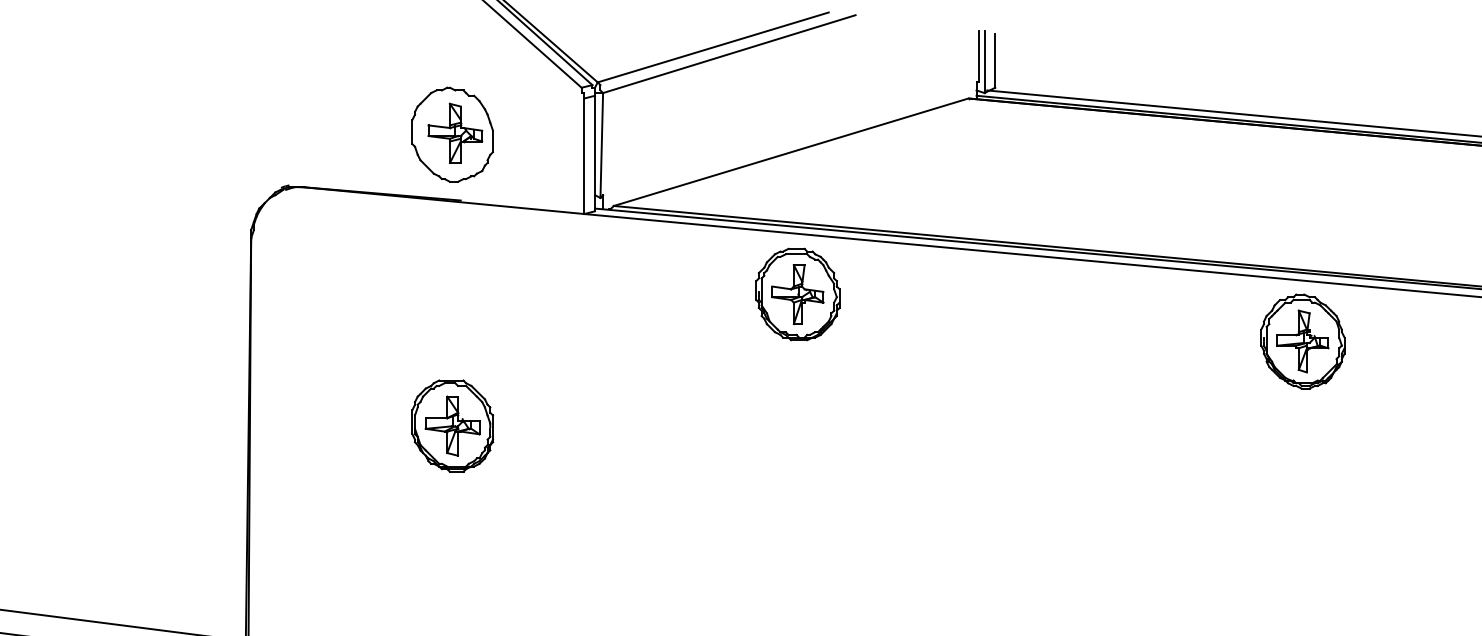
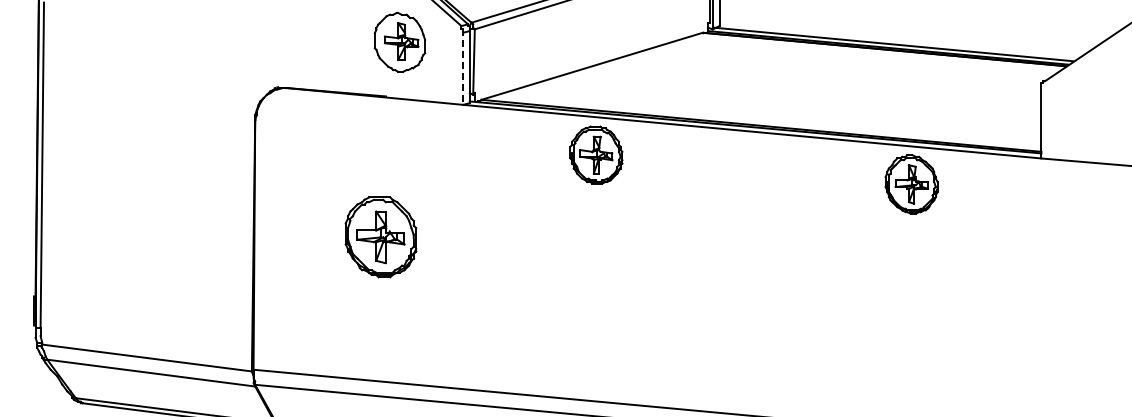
part: (451, 134) -> (399, 42), moved
line: (584, 154) -> (463, 67), solid -> dashed
part: (451, 424) -> (380, 236), size x1.4

